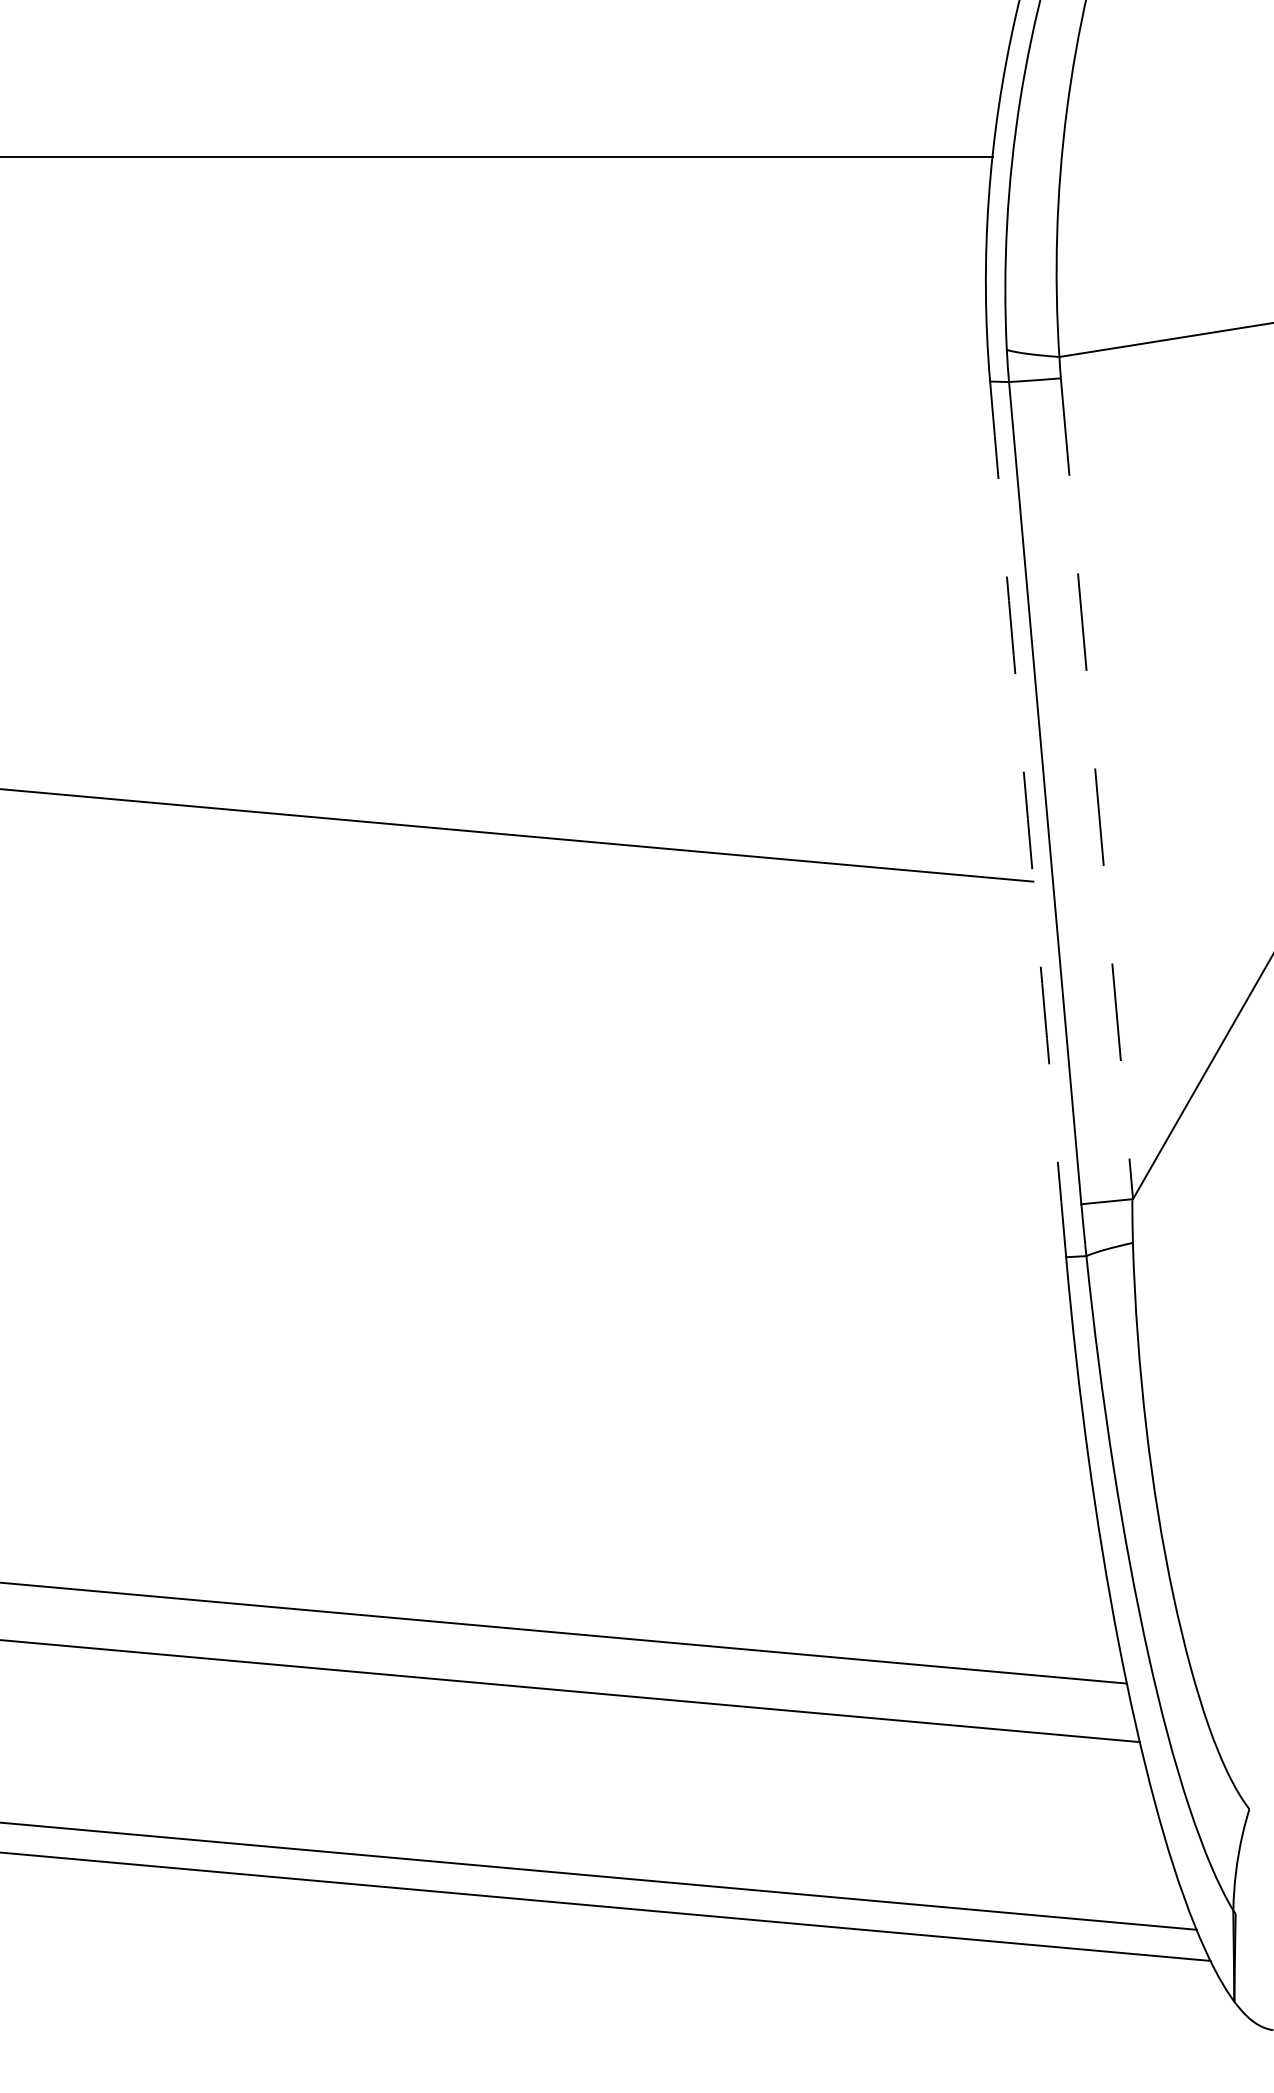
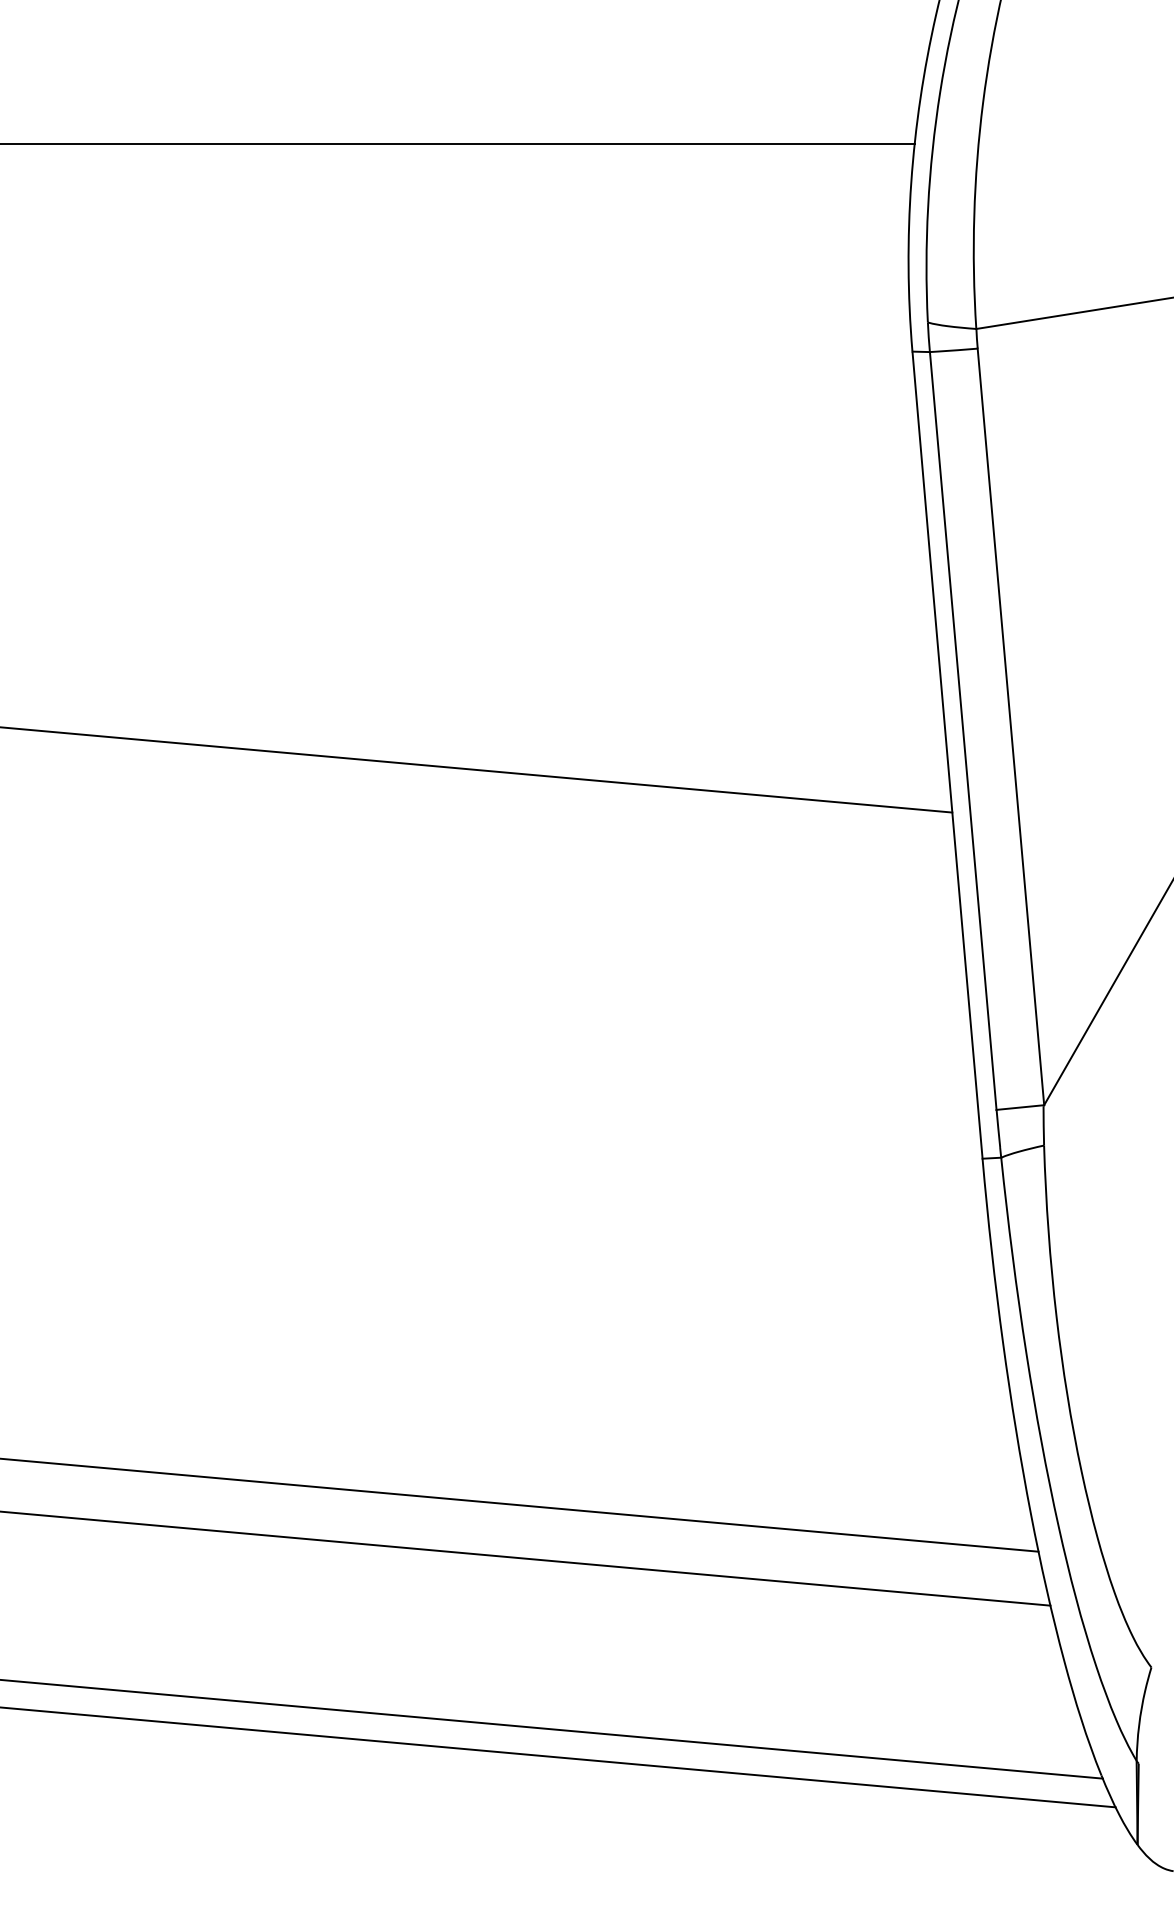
line: (1096, 788) -> (1010, 726), dashed -> solid
arc: (1027, 819) -> (946, 755), dashed -> solid

